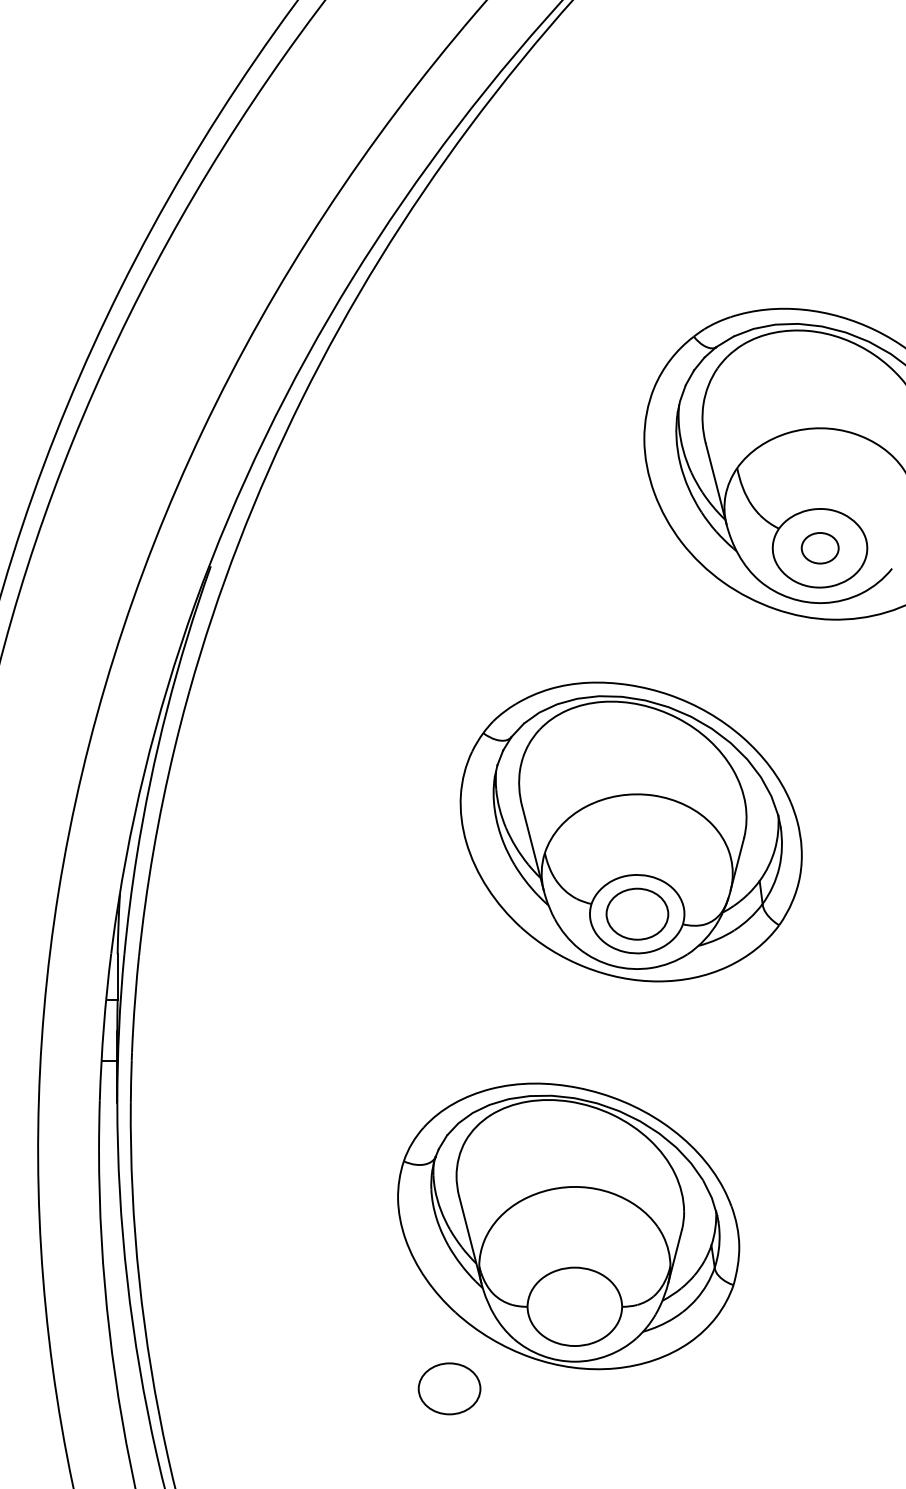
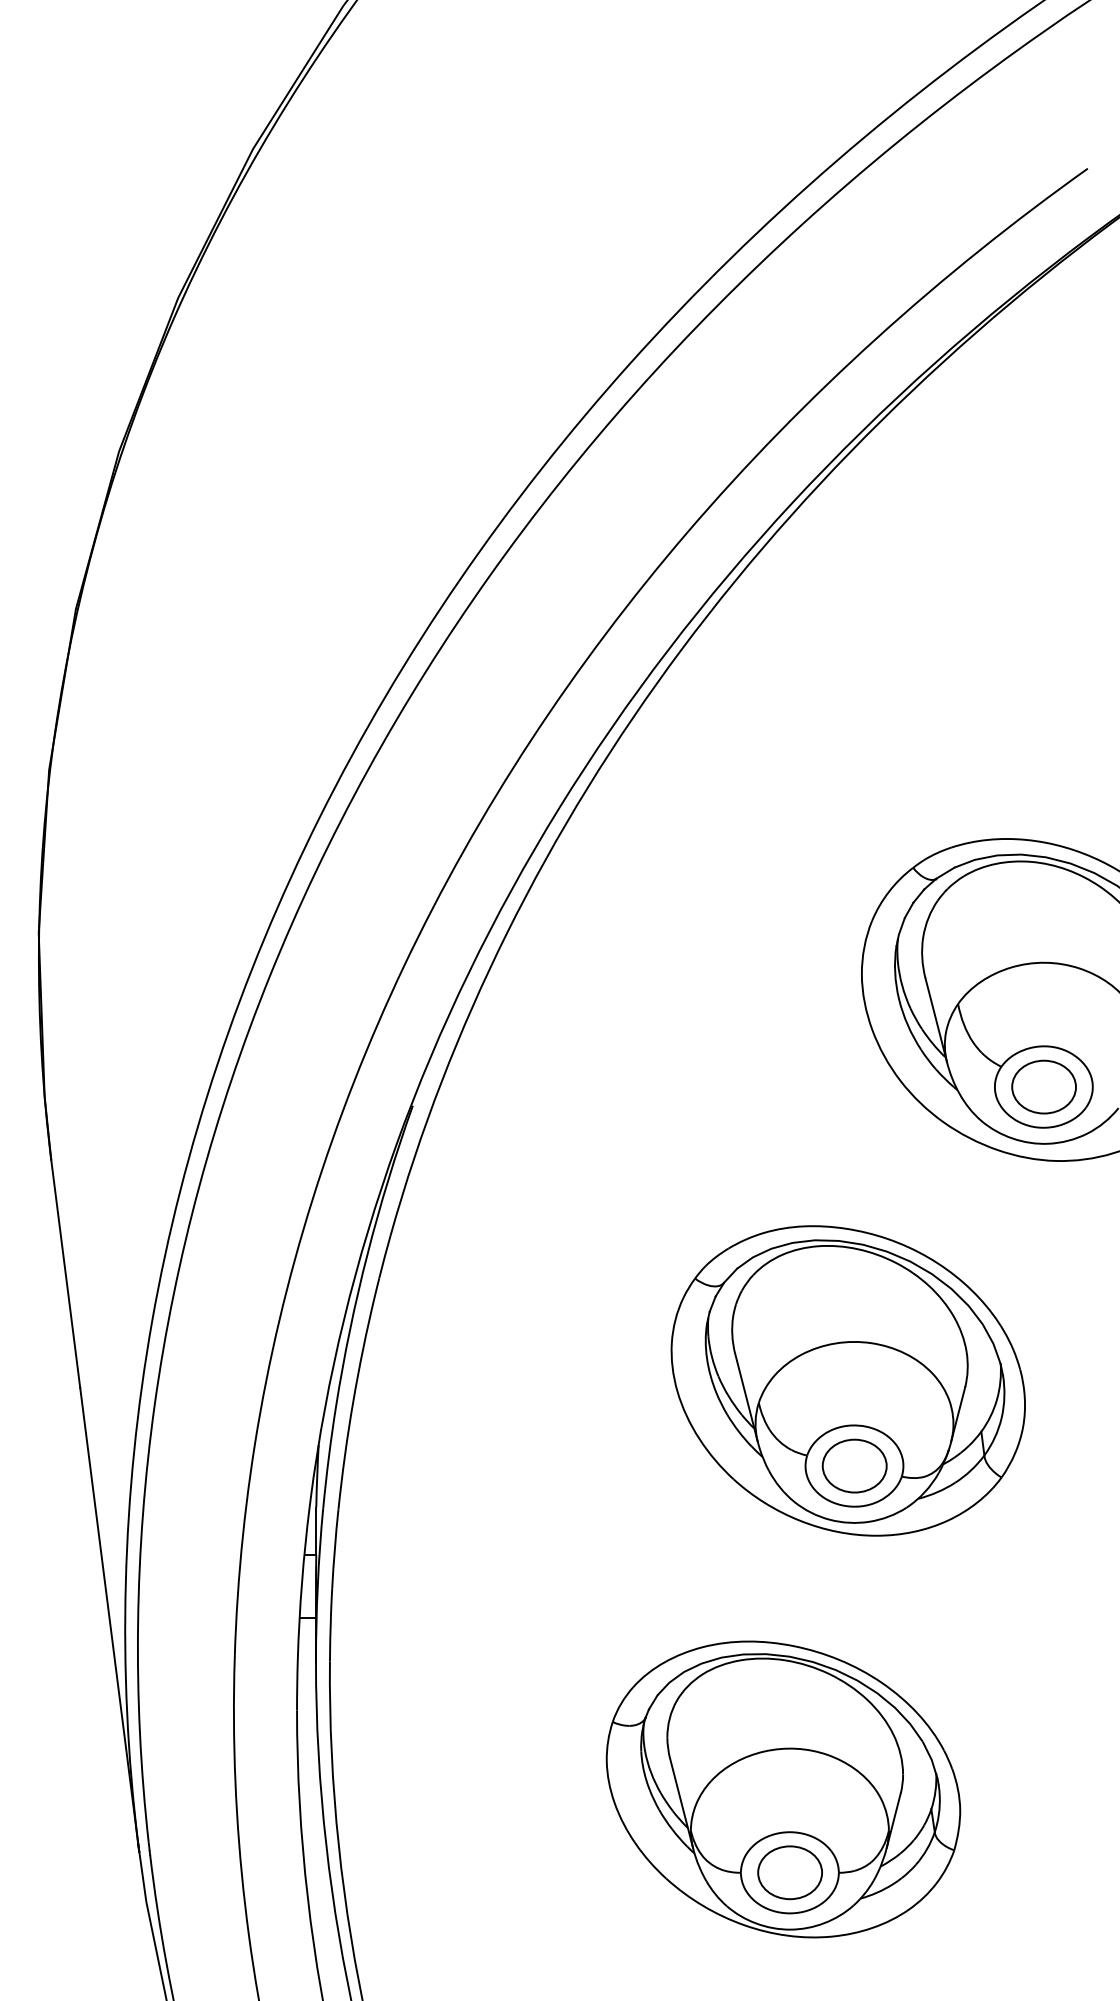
part: (819, 547) -> (1043, 1086), size x1.67
part: (448, 1388) -> (789, 1872), moved

